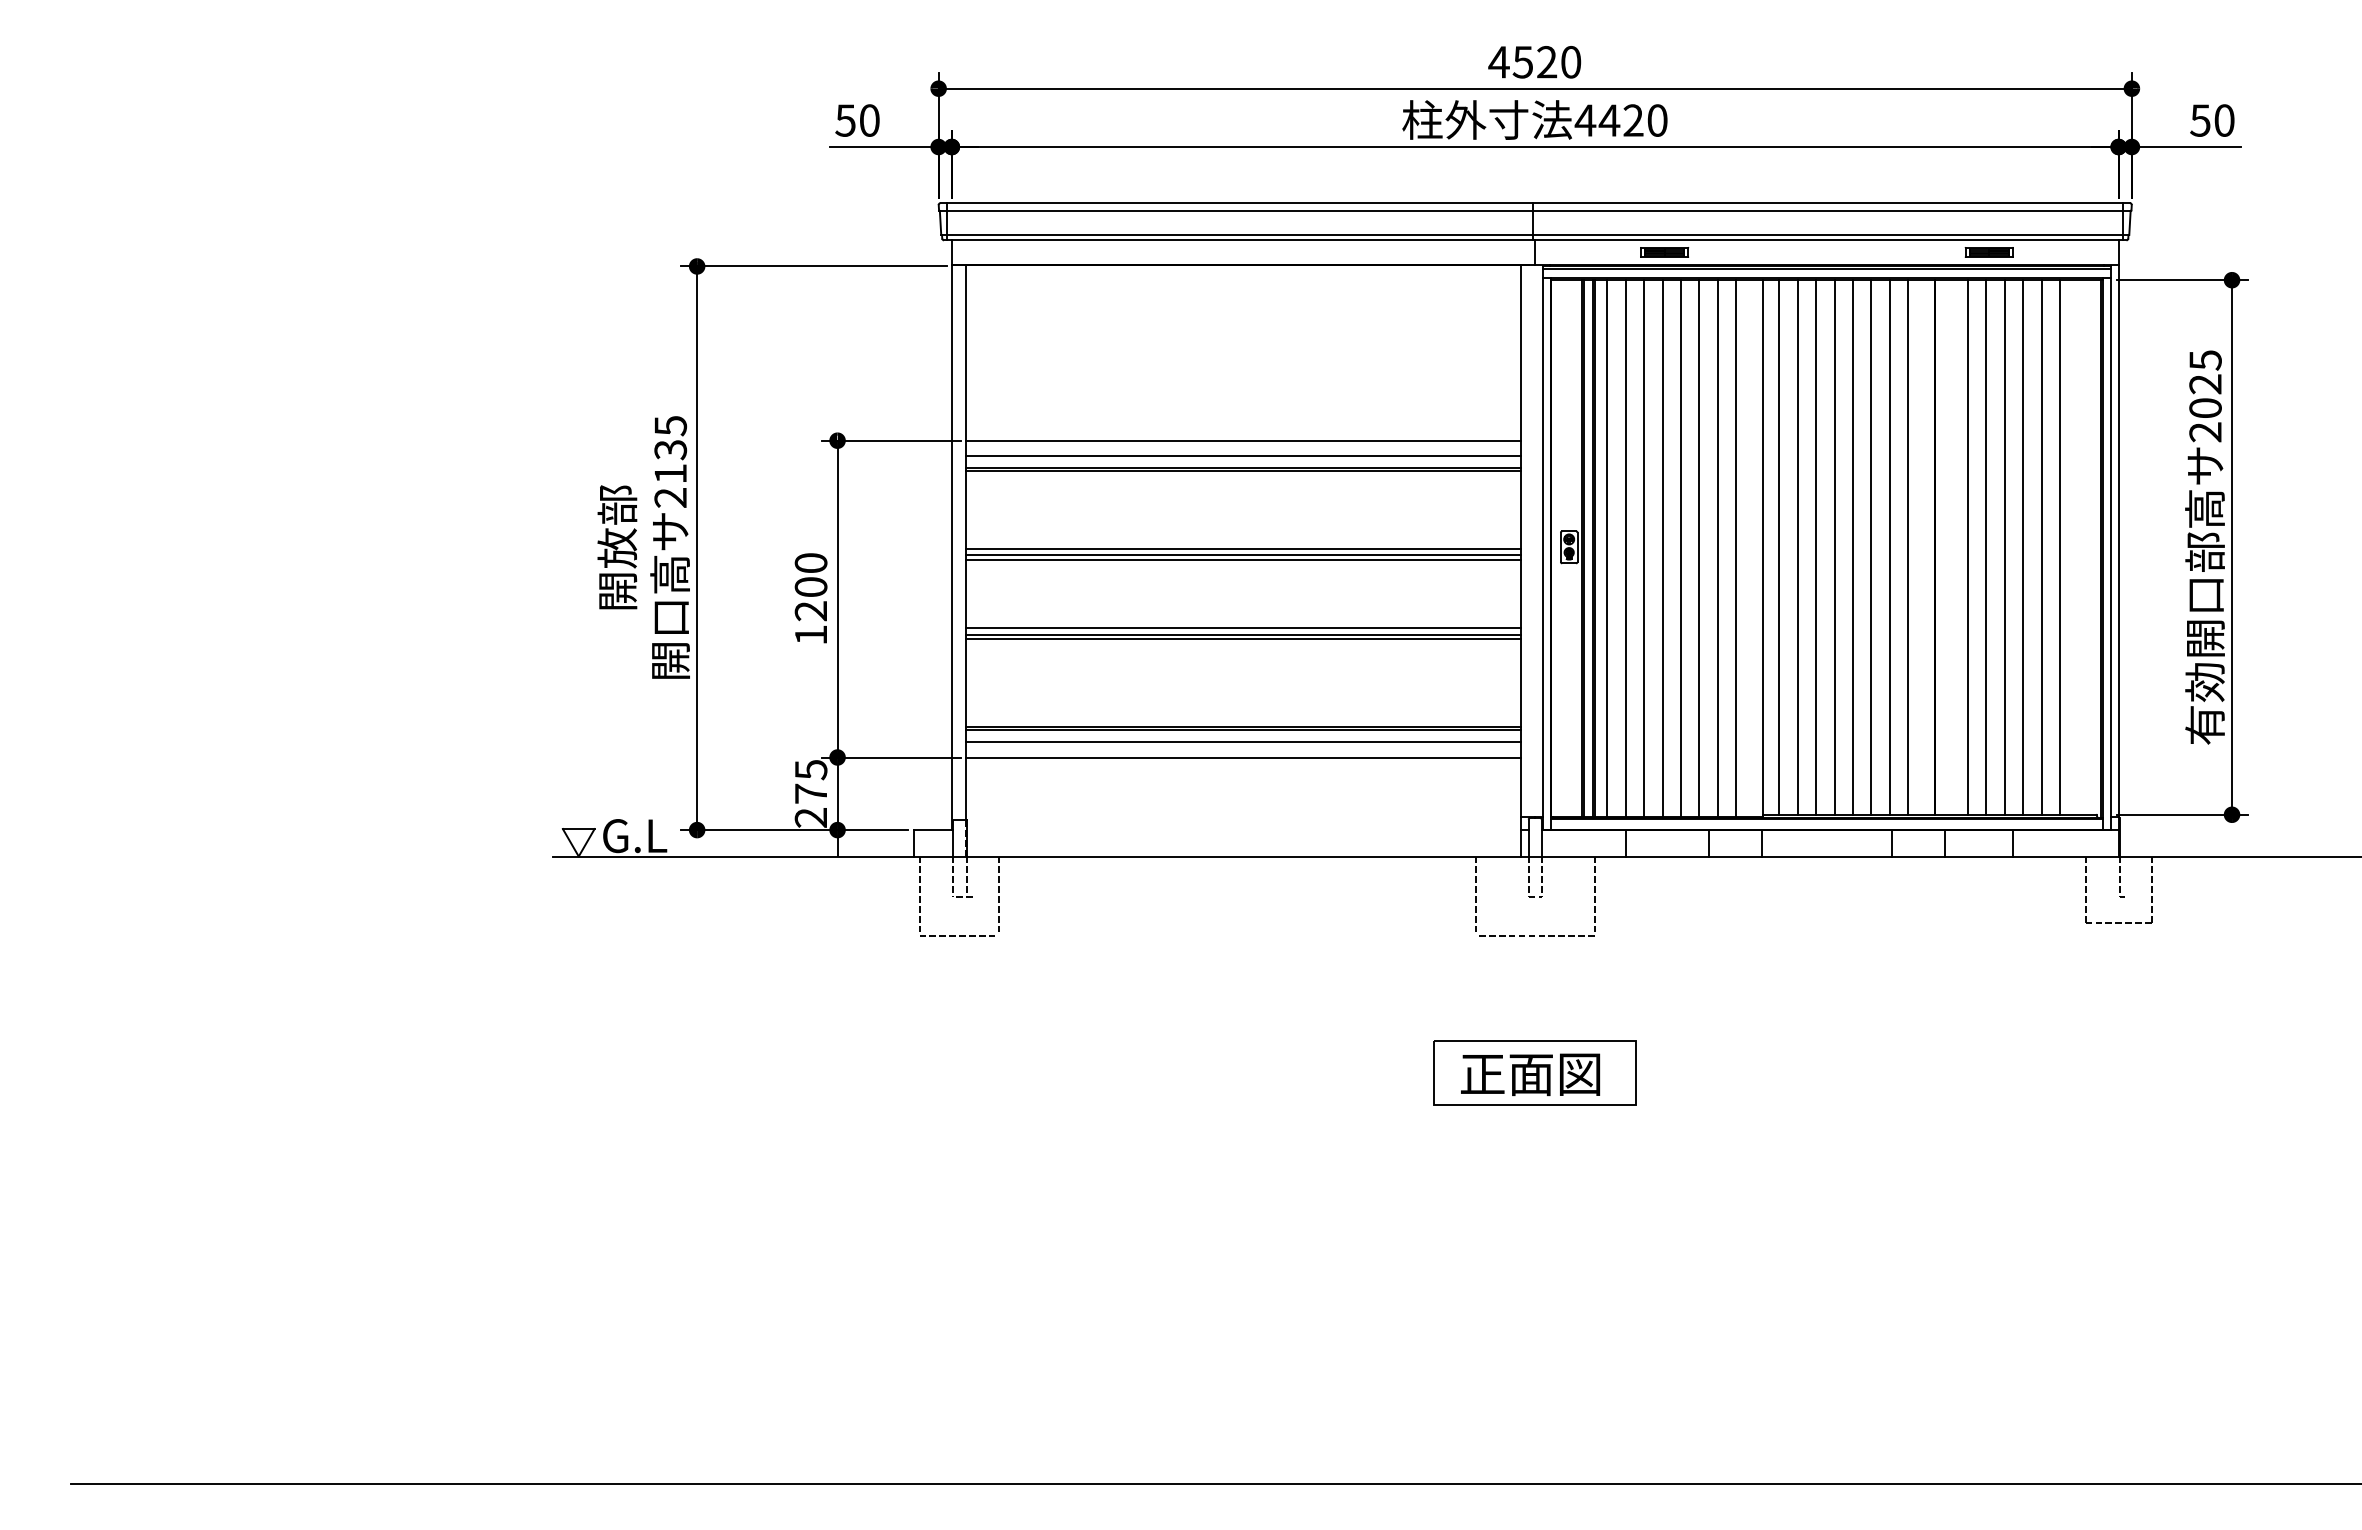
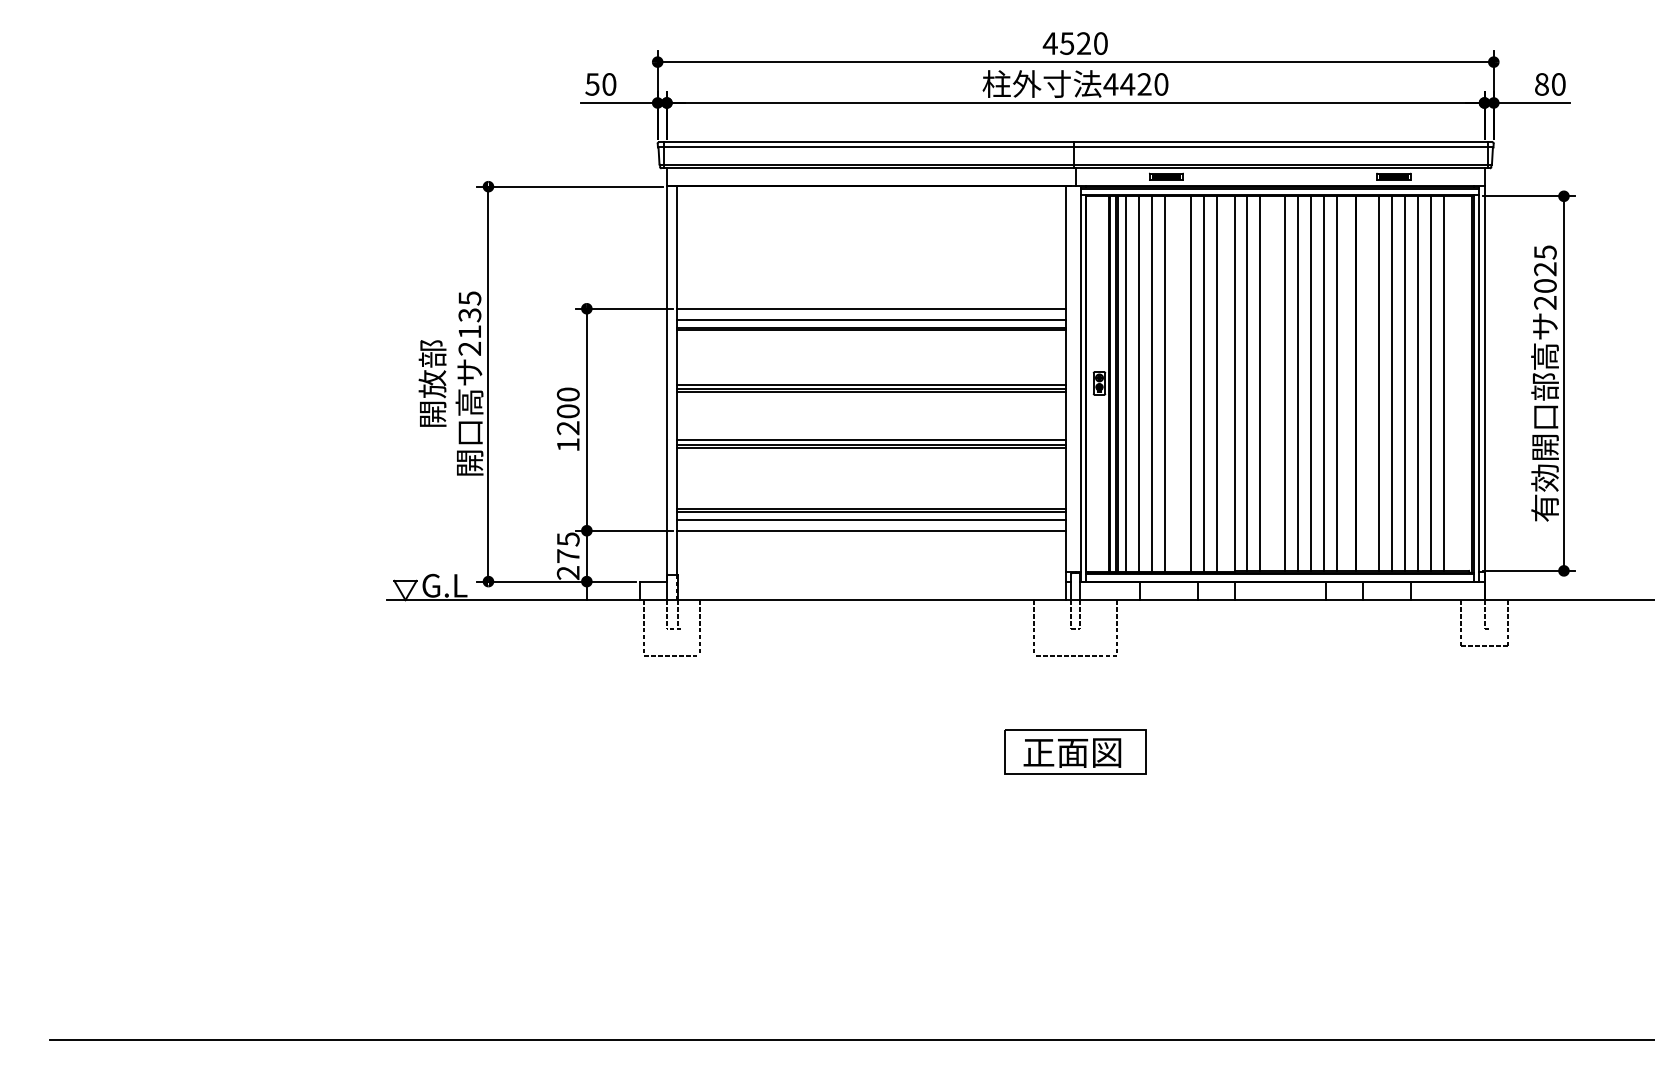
text: (2200, 120) -> (1541, 84), 50 -> 80
line: (1816, 547) -> (1272, 383), removed
line: (1680, 548) -> (1177, 384), removed

